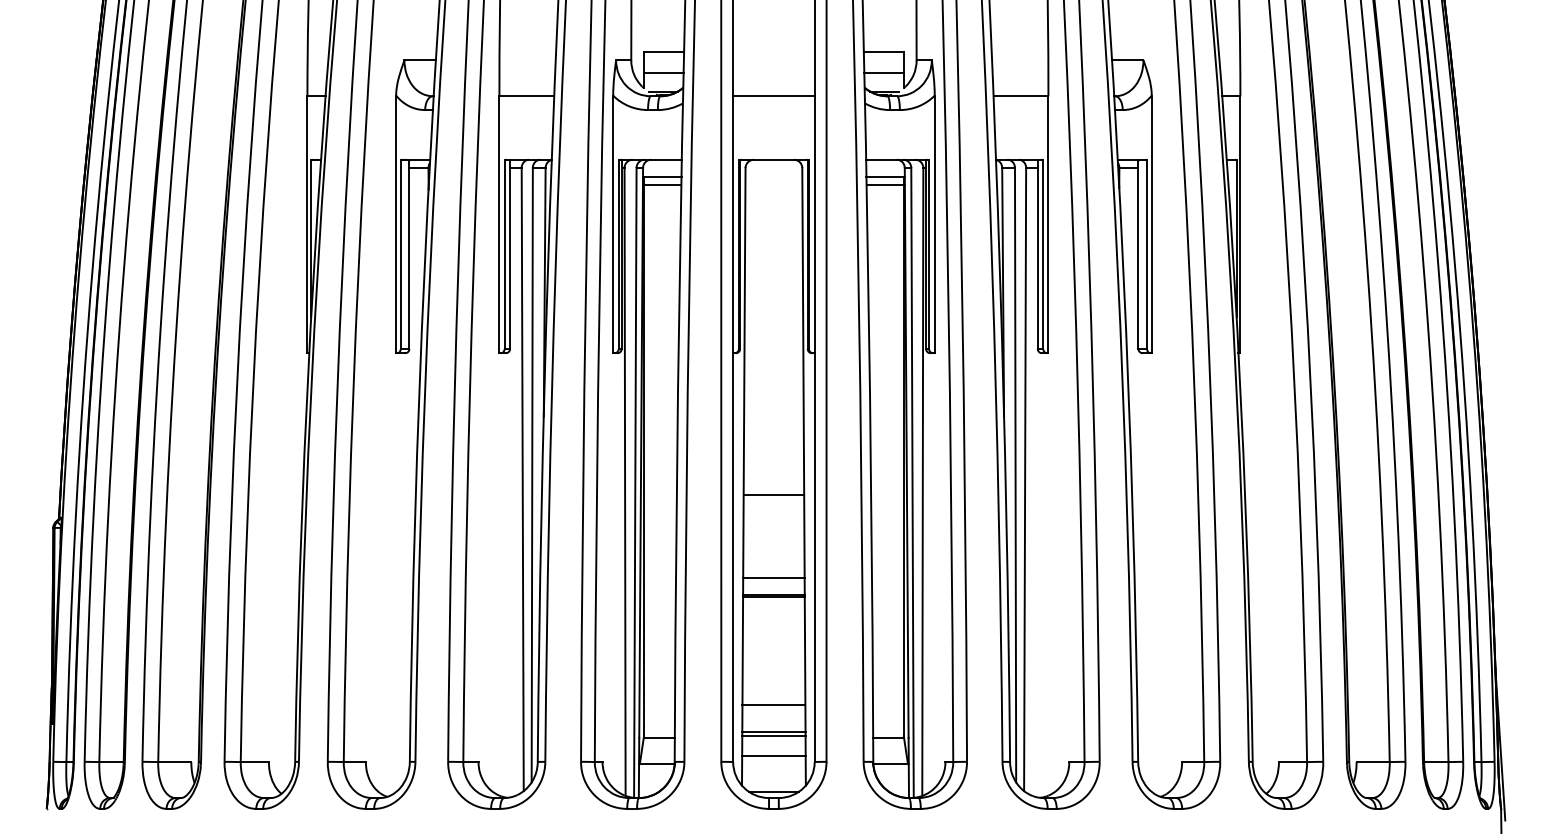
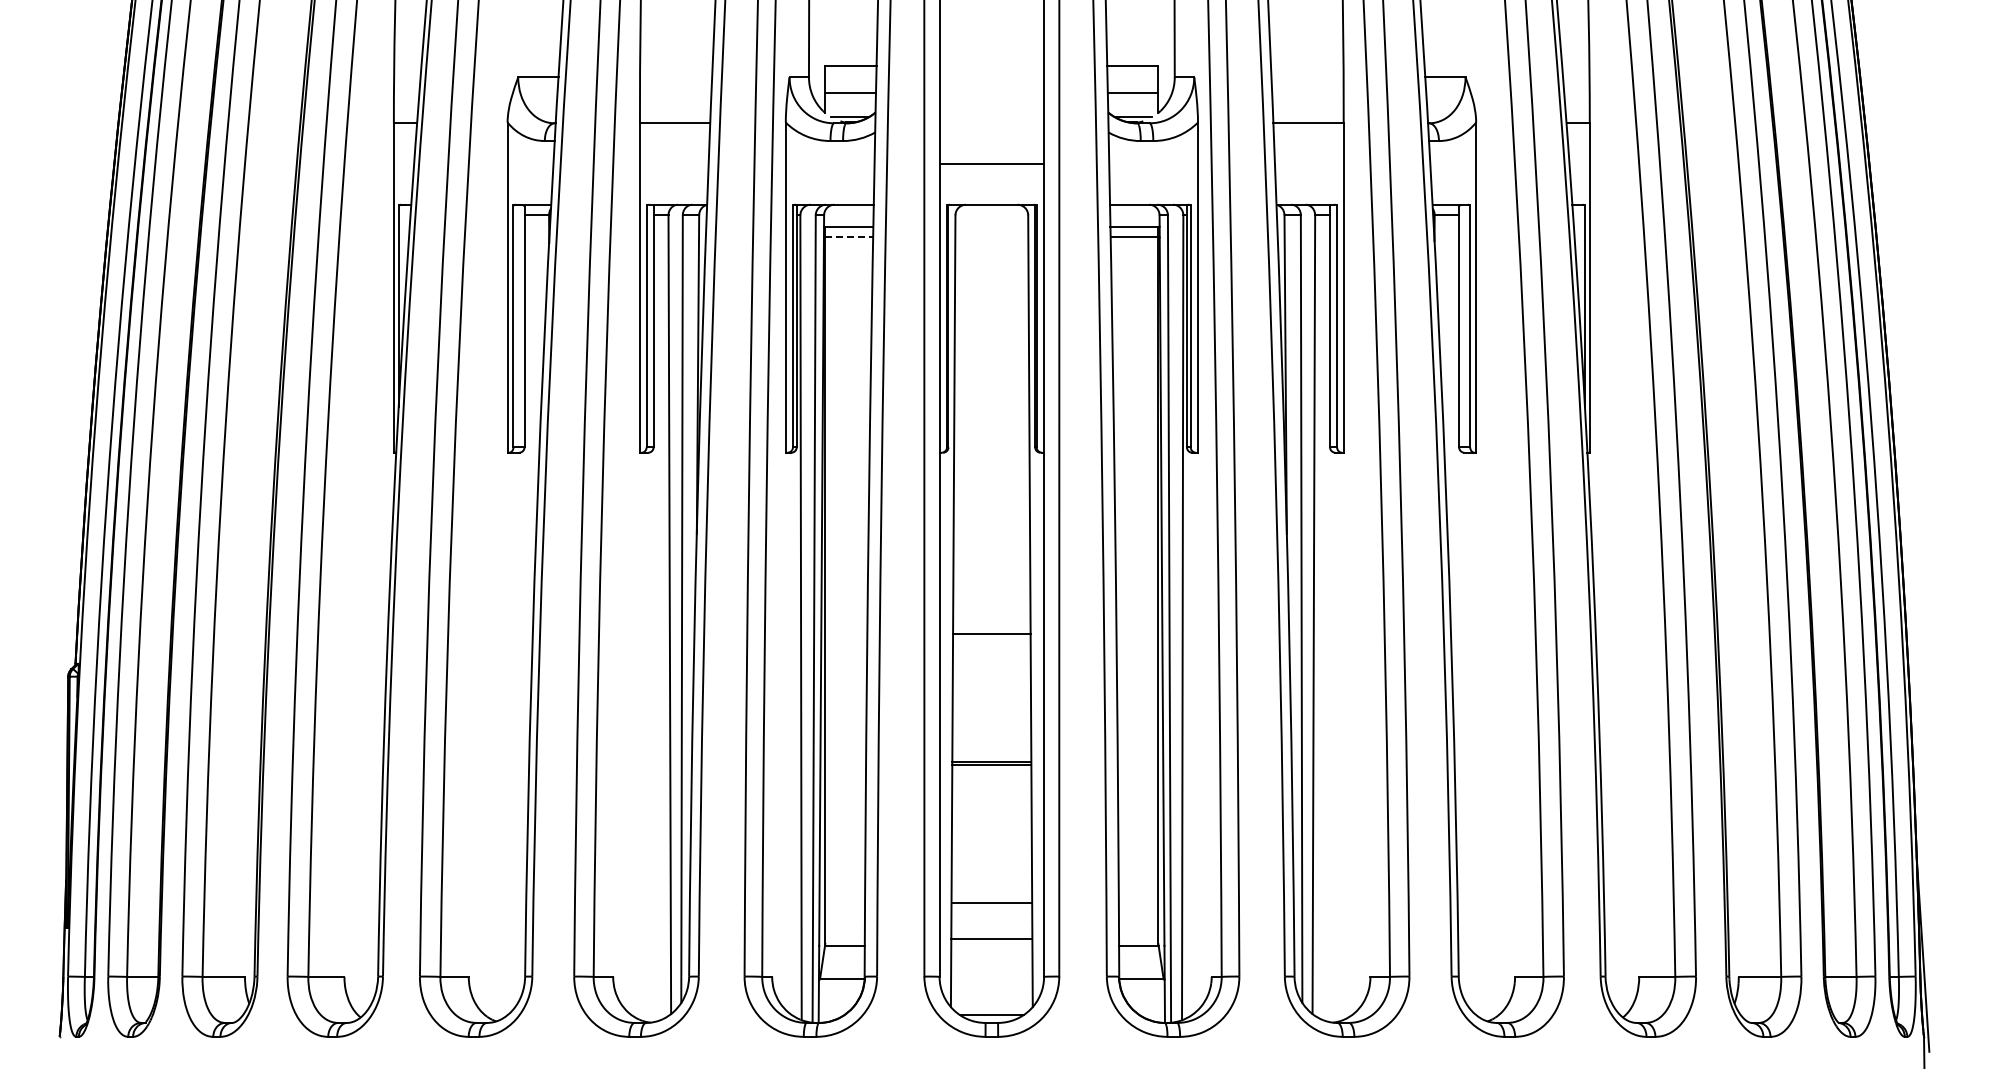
line: (773, 96) -> (991, 164), moved
line: (662, 185) -> (849, 237), solid -> dashed
line: (773, 577) -> (991, 740), removed
line: (773, 736) -> (991, 943), removed
line: (773, 755) -> (991, 968), removed

